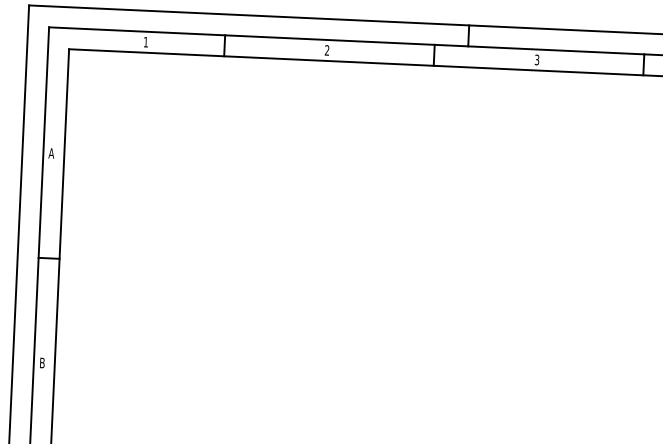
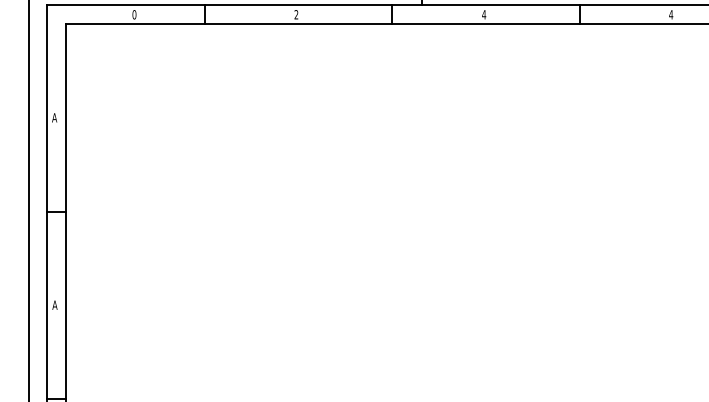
text: (146, 41) -> (134, 14), 1 -> 0
text: (537, 59) -> (484, 14), 3 -> 4
text: (41, 362) -> (54, 304), B -> A

